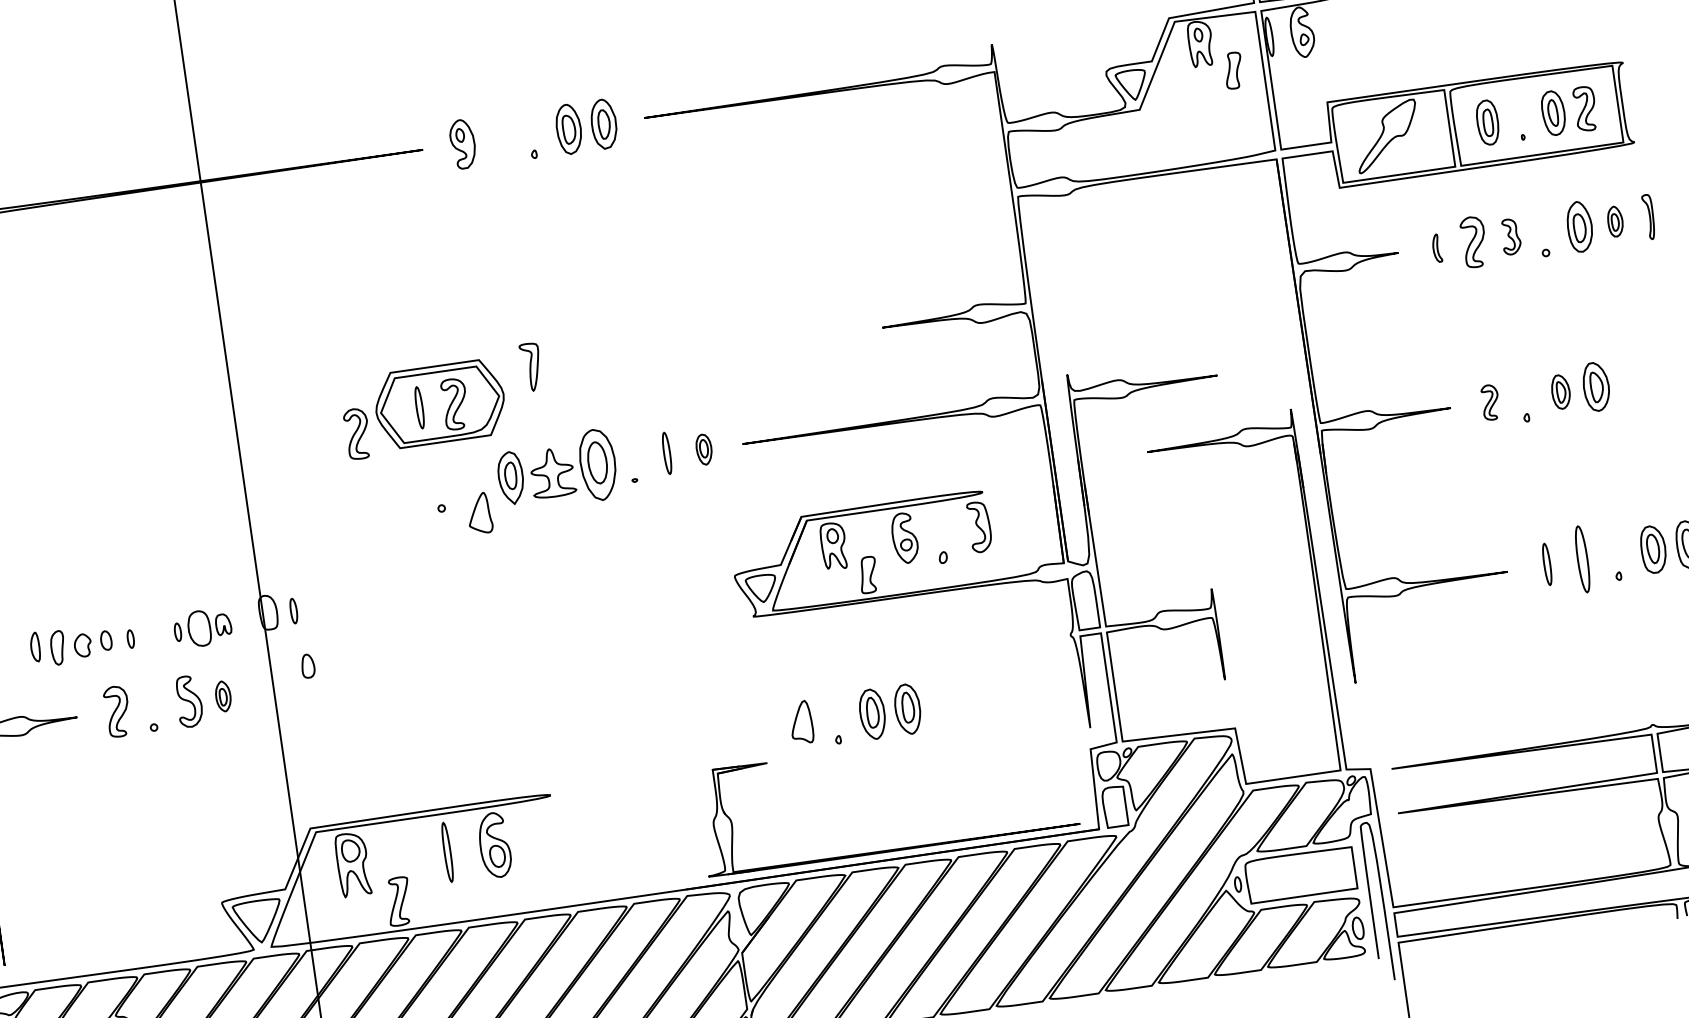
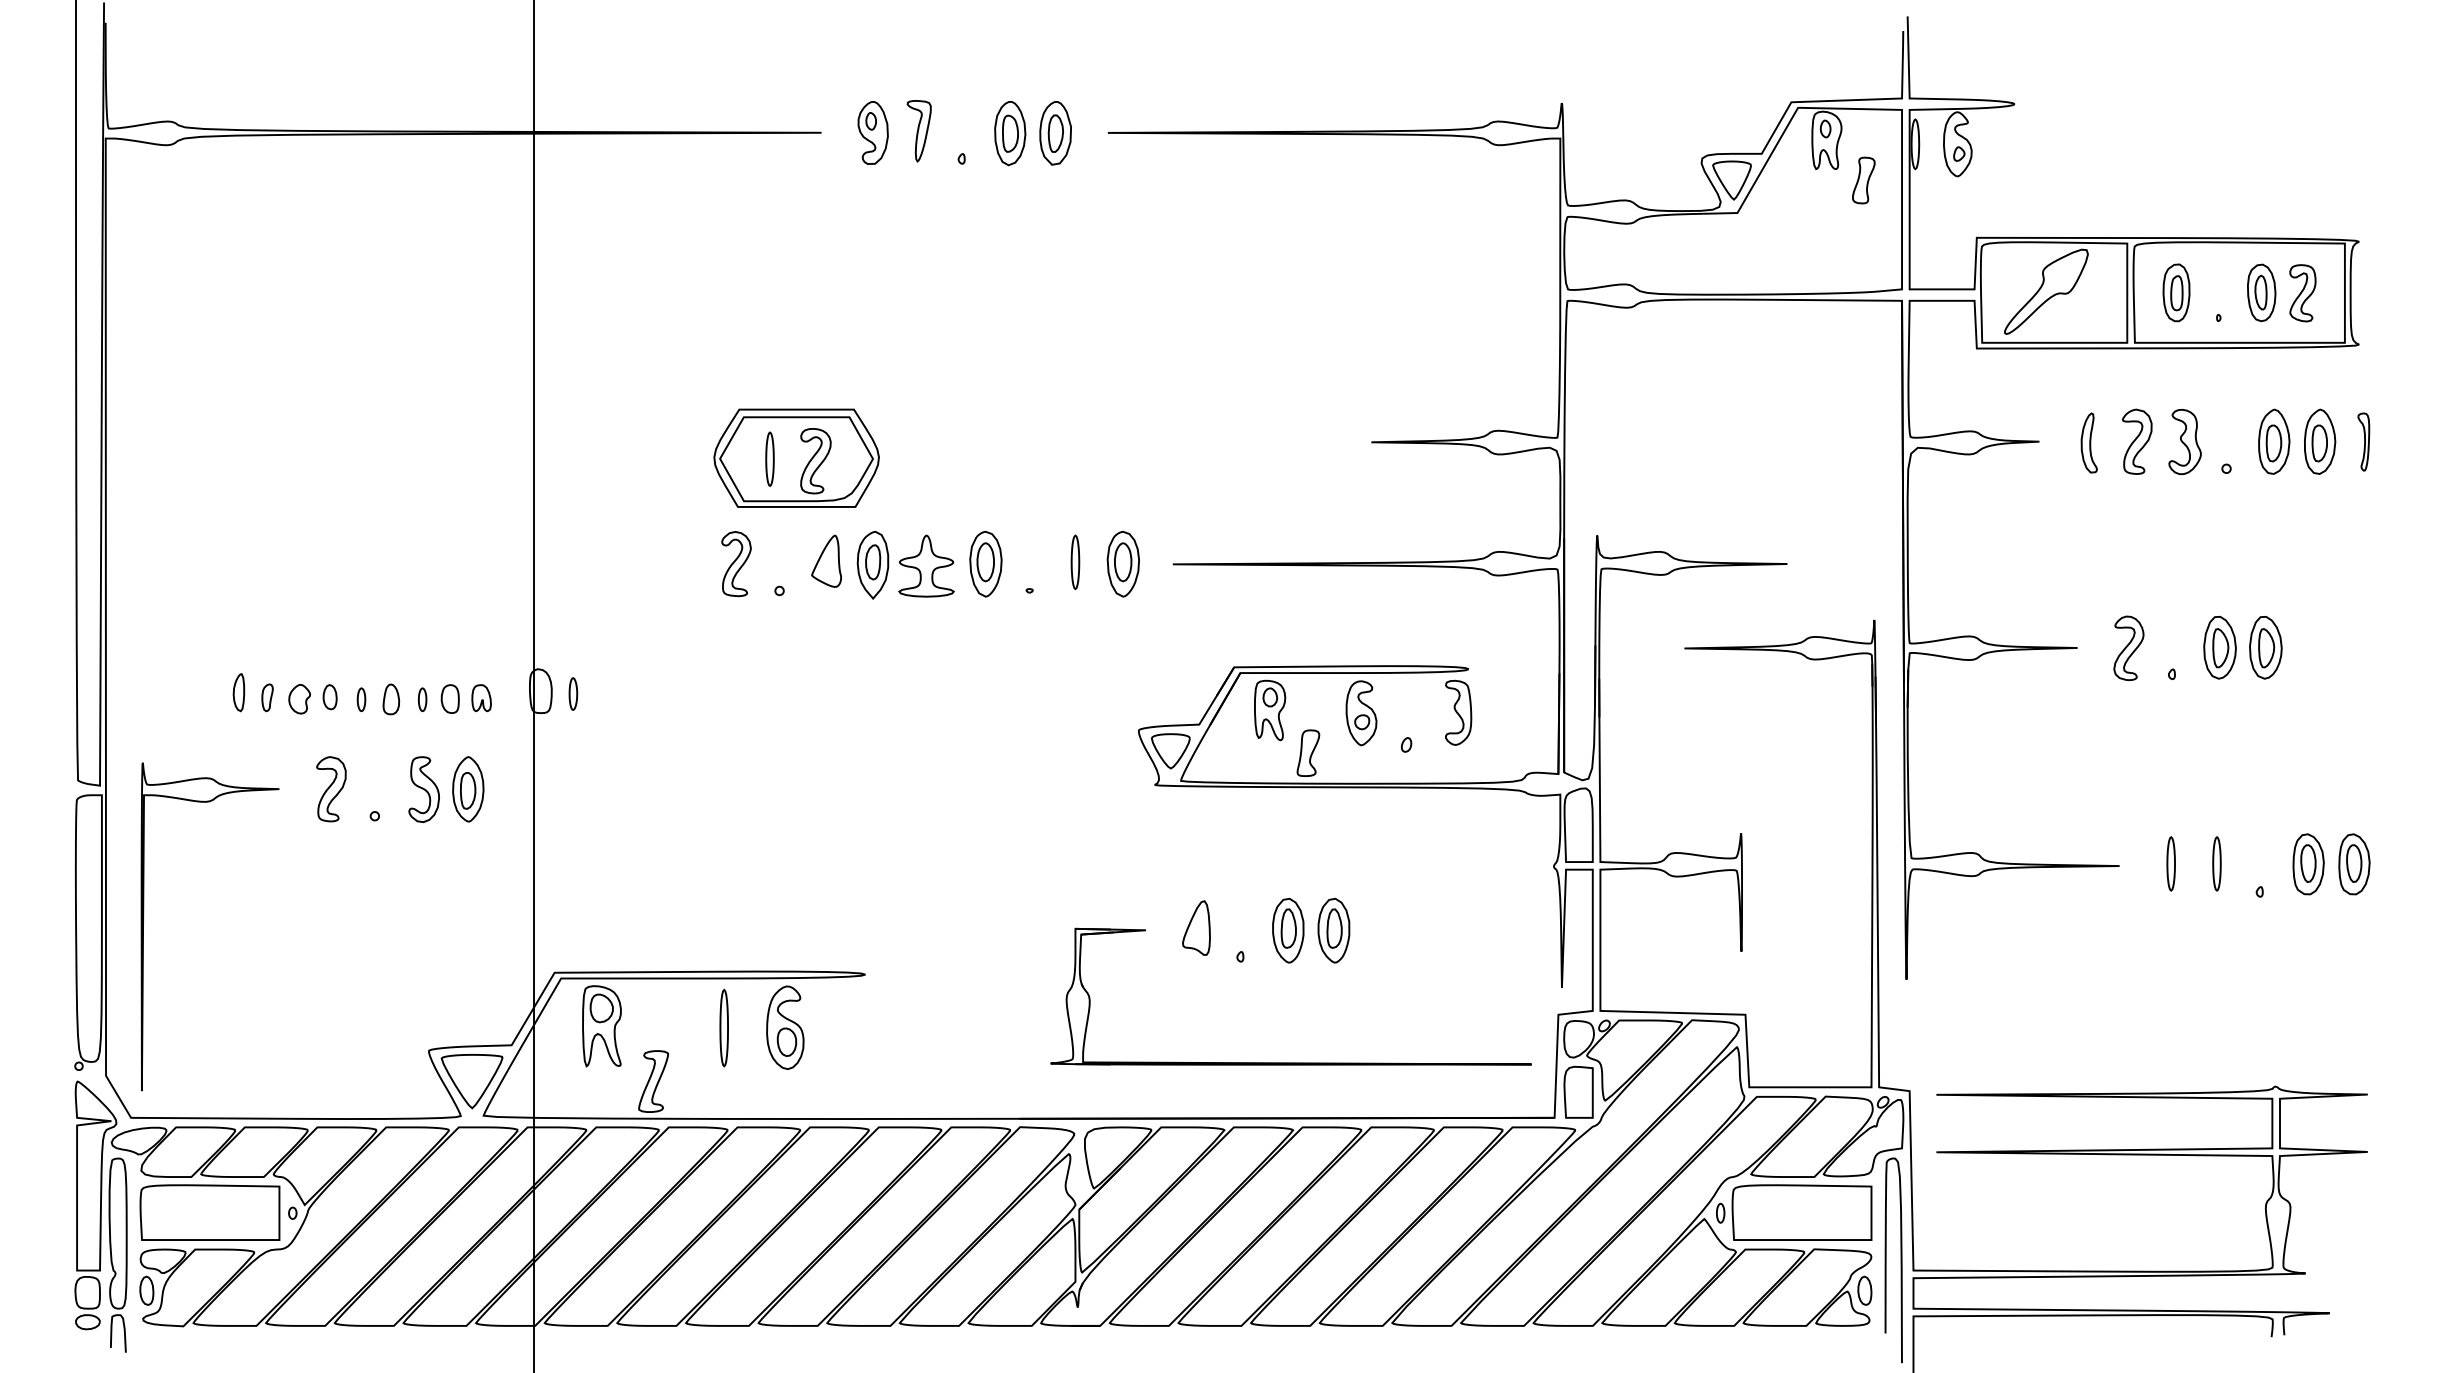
part: (1615, 221) -> (2320, 441), size x1.67
part: (1510, 236) -> (2184, 441), size x1.43
part: (1436, 248) -> (2088, 442), size x1.67
part: (530, 367) -> (918, 131), moved
part: (1560, 391) -> (2219, 647), size x1.43
part: (1490, 401) -> (2128, 647), size x1.43
part: (357, 434) -> (736, 564), moved
part: (703, 449) -> (1122, 564), size x1.67
part: (597, 464) -> (985, 563), size x0.71
part: (479, 512) -> (826, 560), moved
part: (1582, 559) -> (2216, 863), size x0.62
part: (198, 628) -> (449, 698), size x0.62
part: (57, 647) -> (267, 697), size x0.62
part: (307, 666) -> (390, 699), moved
part: (223, 696) -> (468, 789), size x1.67
part: (893, 849) -> (1290, 1062), moved

